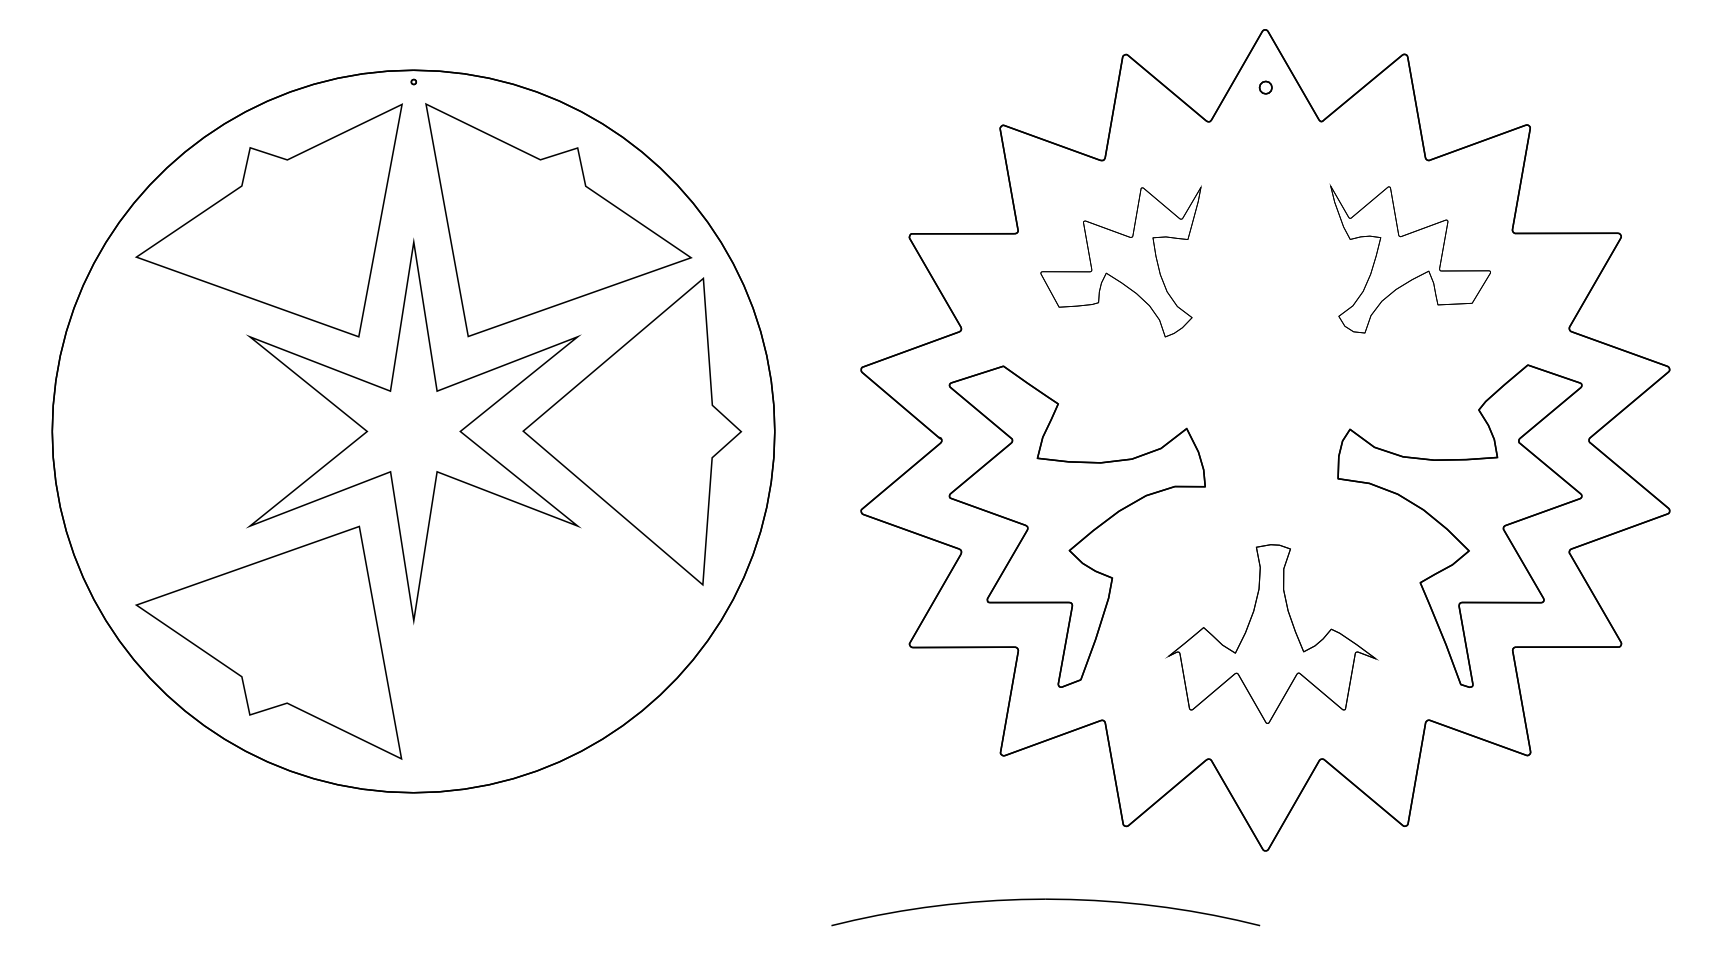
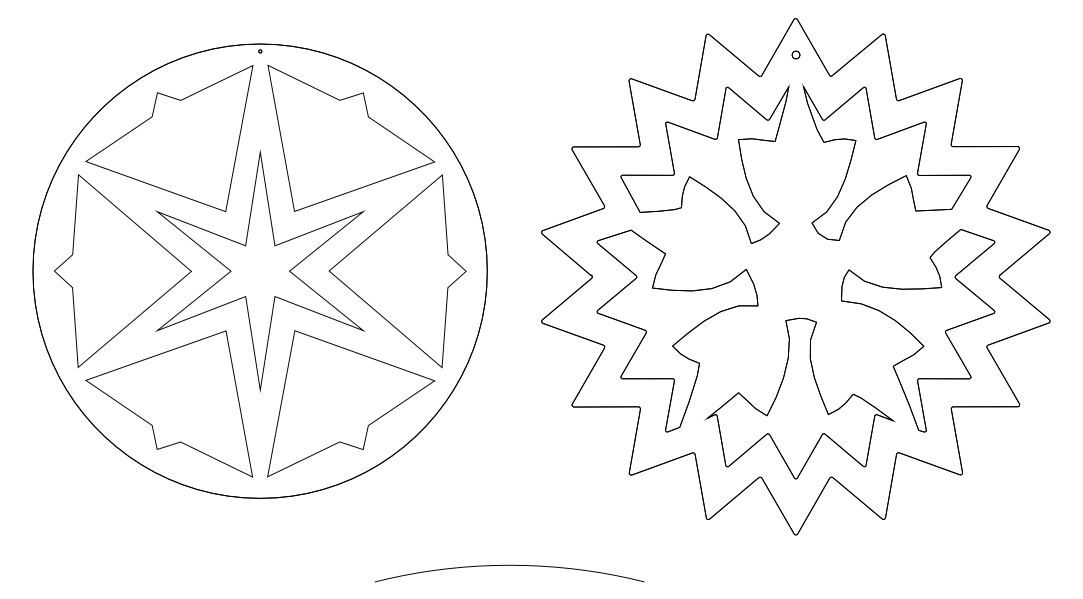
part: (1409, 258) -> (886, 162), size x1.67
part: (1120, 260) -> (704, 163), size x1.67
part: (194, 430) -> (122, 270), added
part: (1271, 633) -> (799, 398), size x1.43
part: (558, 641) -> (351, 403), added
part: (1045, 899) -> (509, 565), moved

